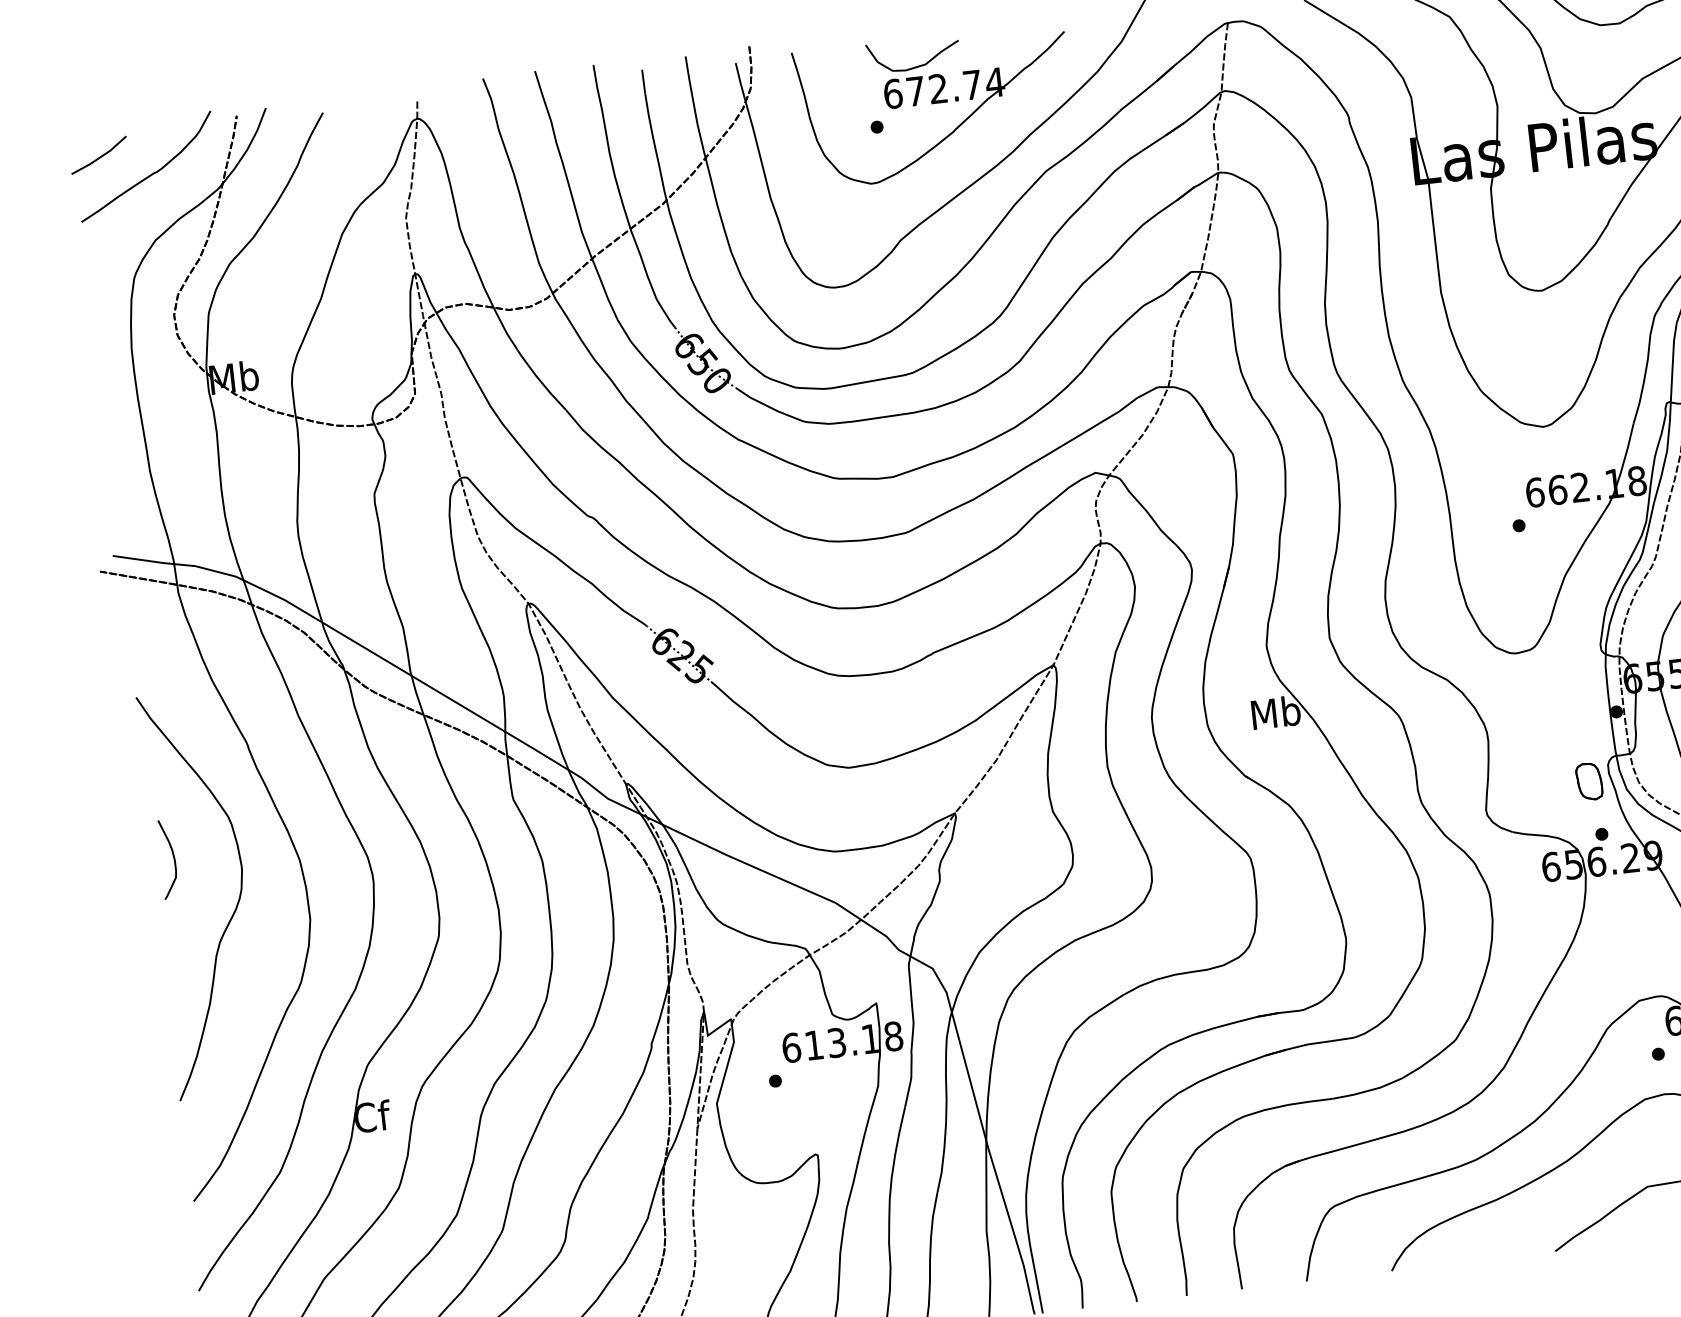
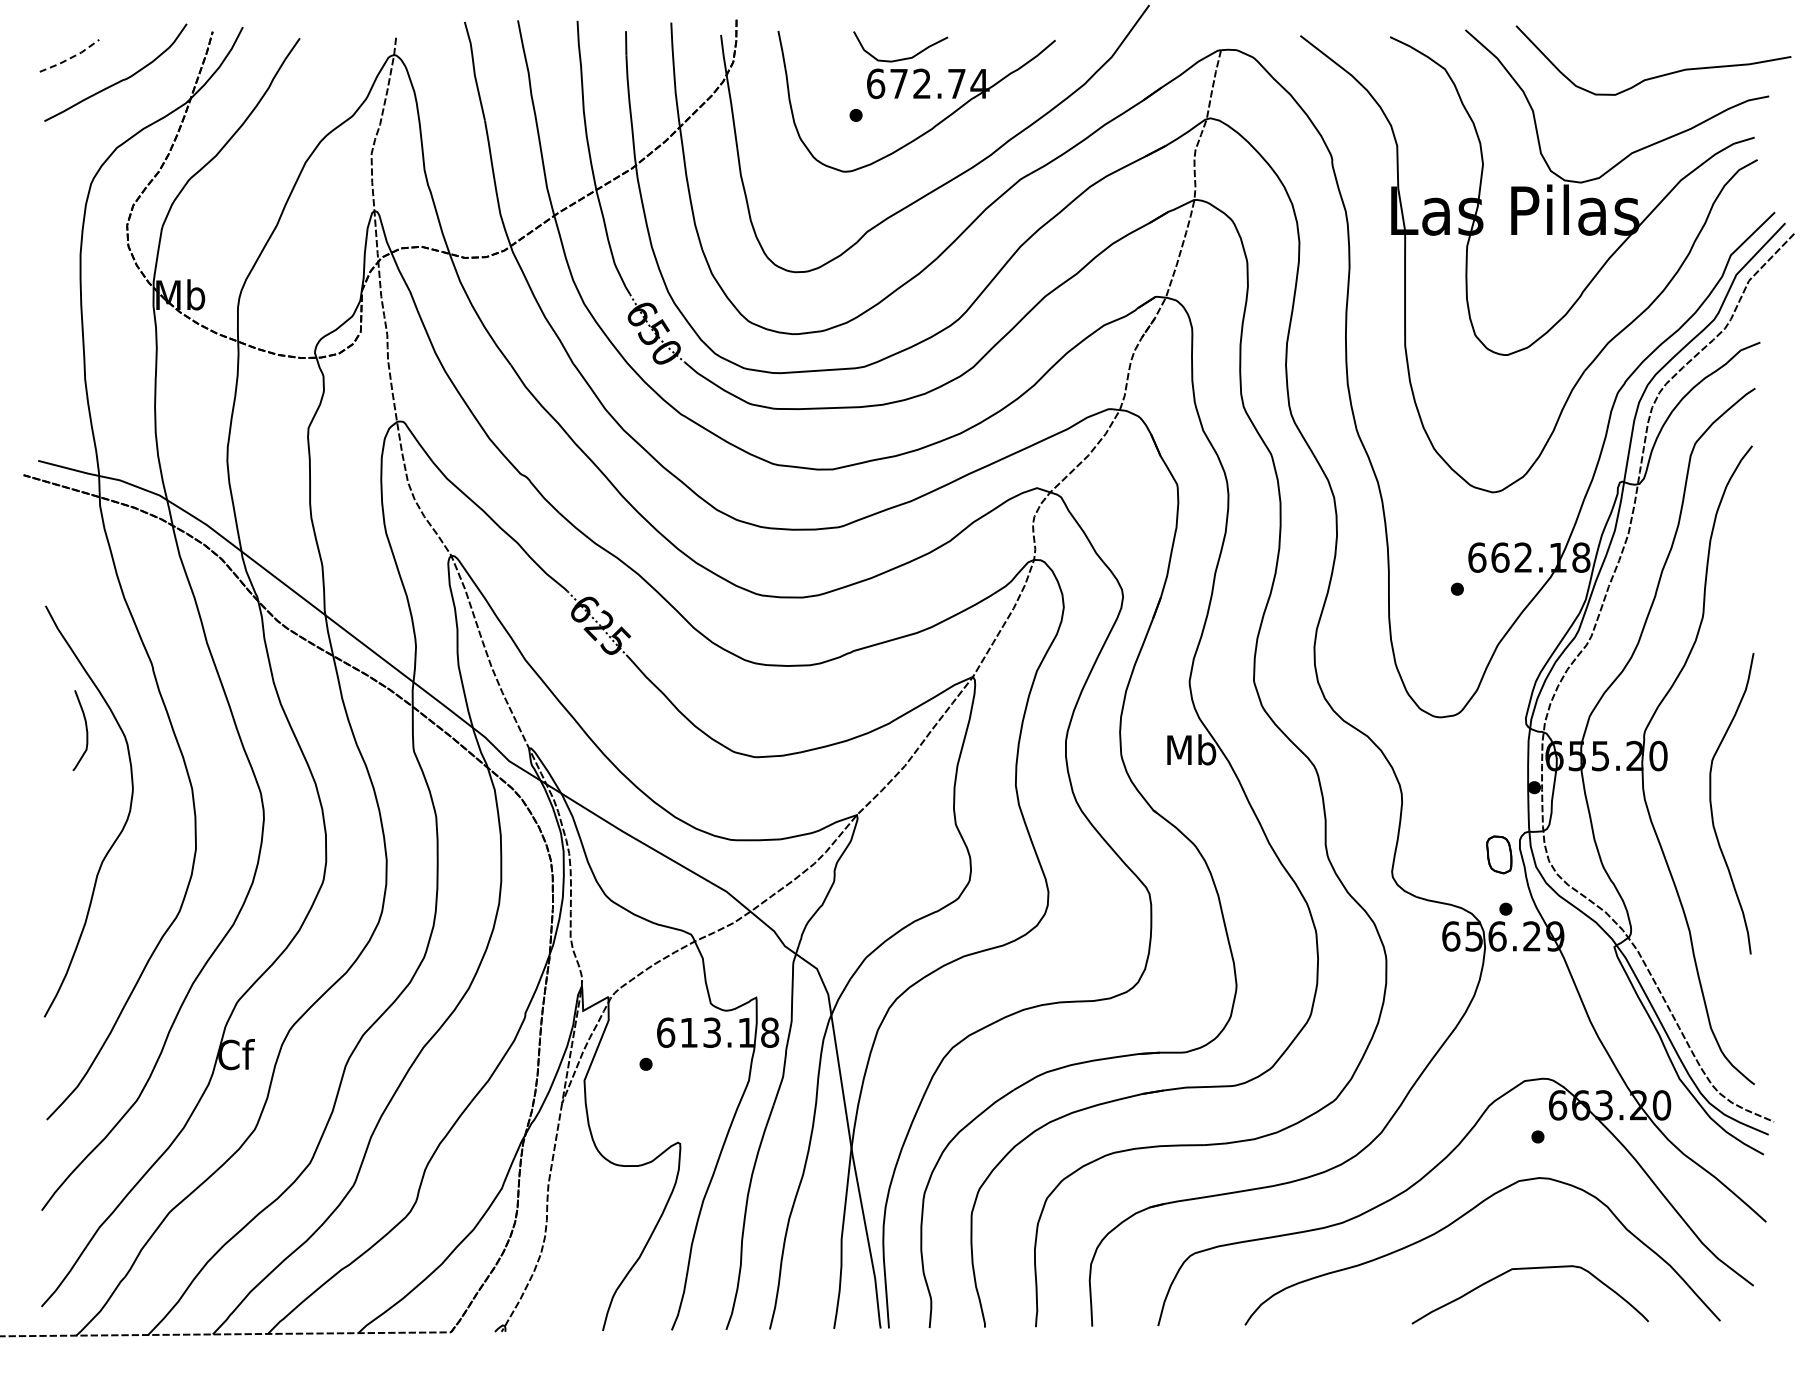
line: (101, 156) -> (71, 57), solid -> dashed
curve: (172, 856) -> (85, 728), moved

